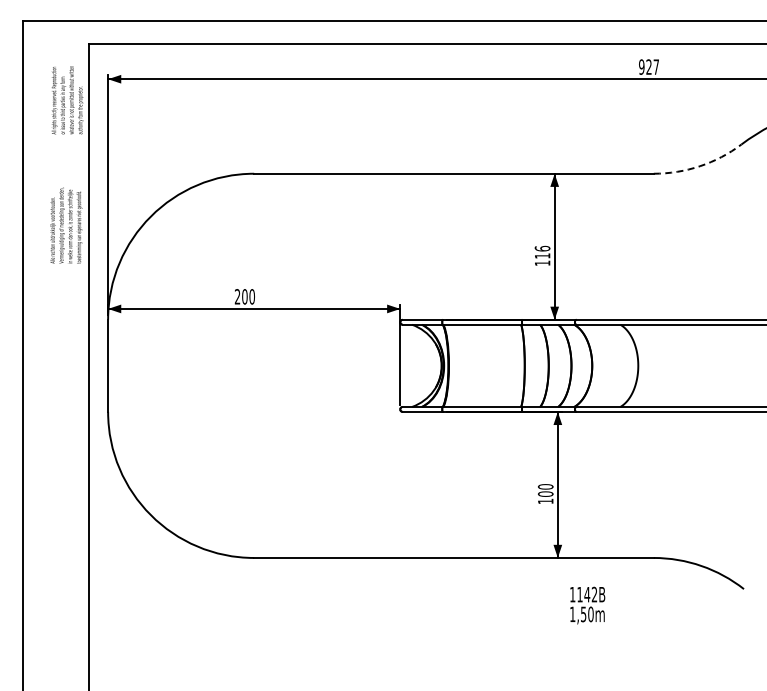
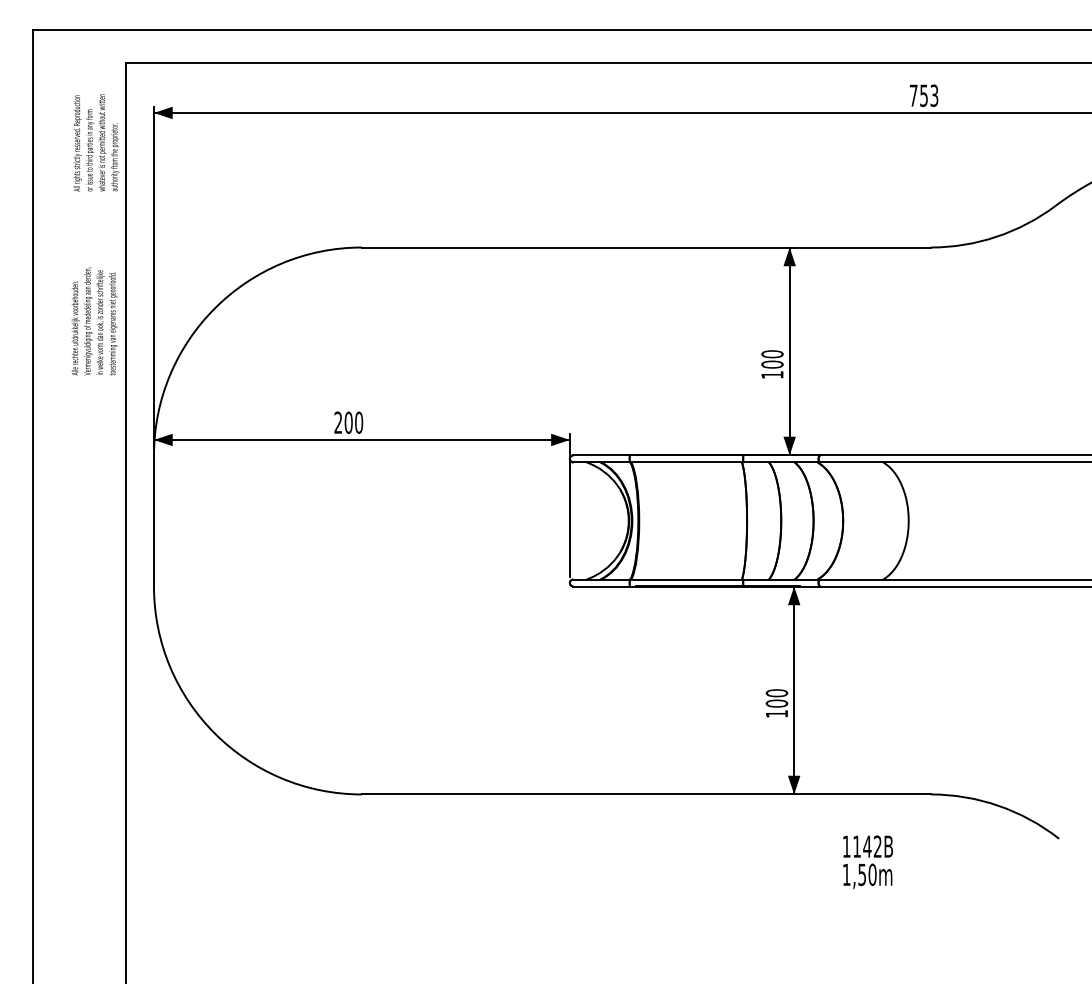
text: (649, 66) -> (924, 94), 927 -> 753
arc: (700, 166) -> (997, 237), dashed -> solid
text: (542, 251) -> (772, 358), 116 -> 100
text: (587, 605) -> (867, 862), moved

